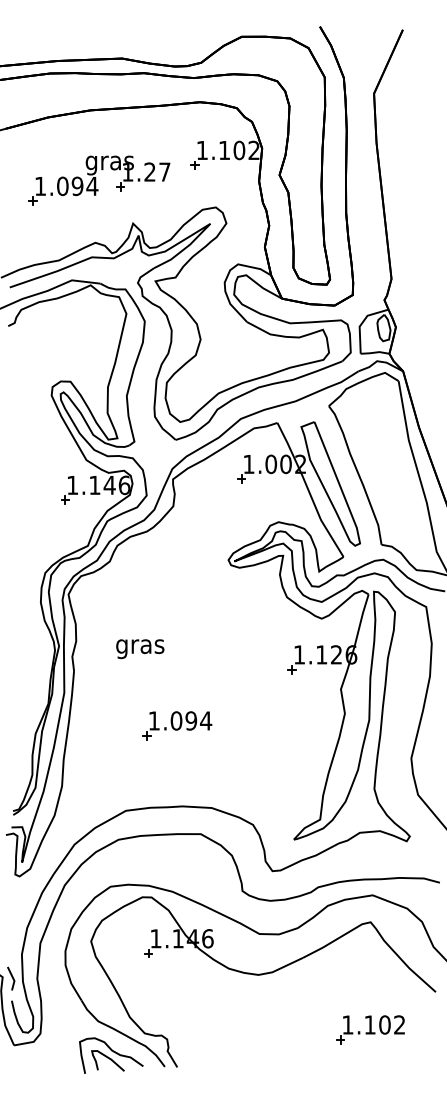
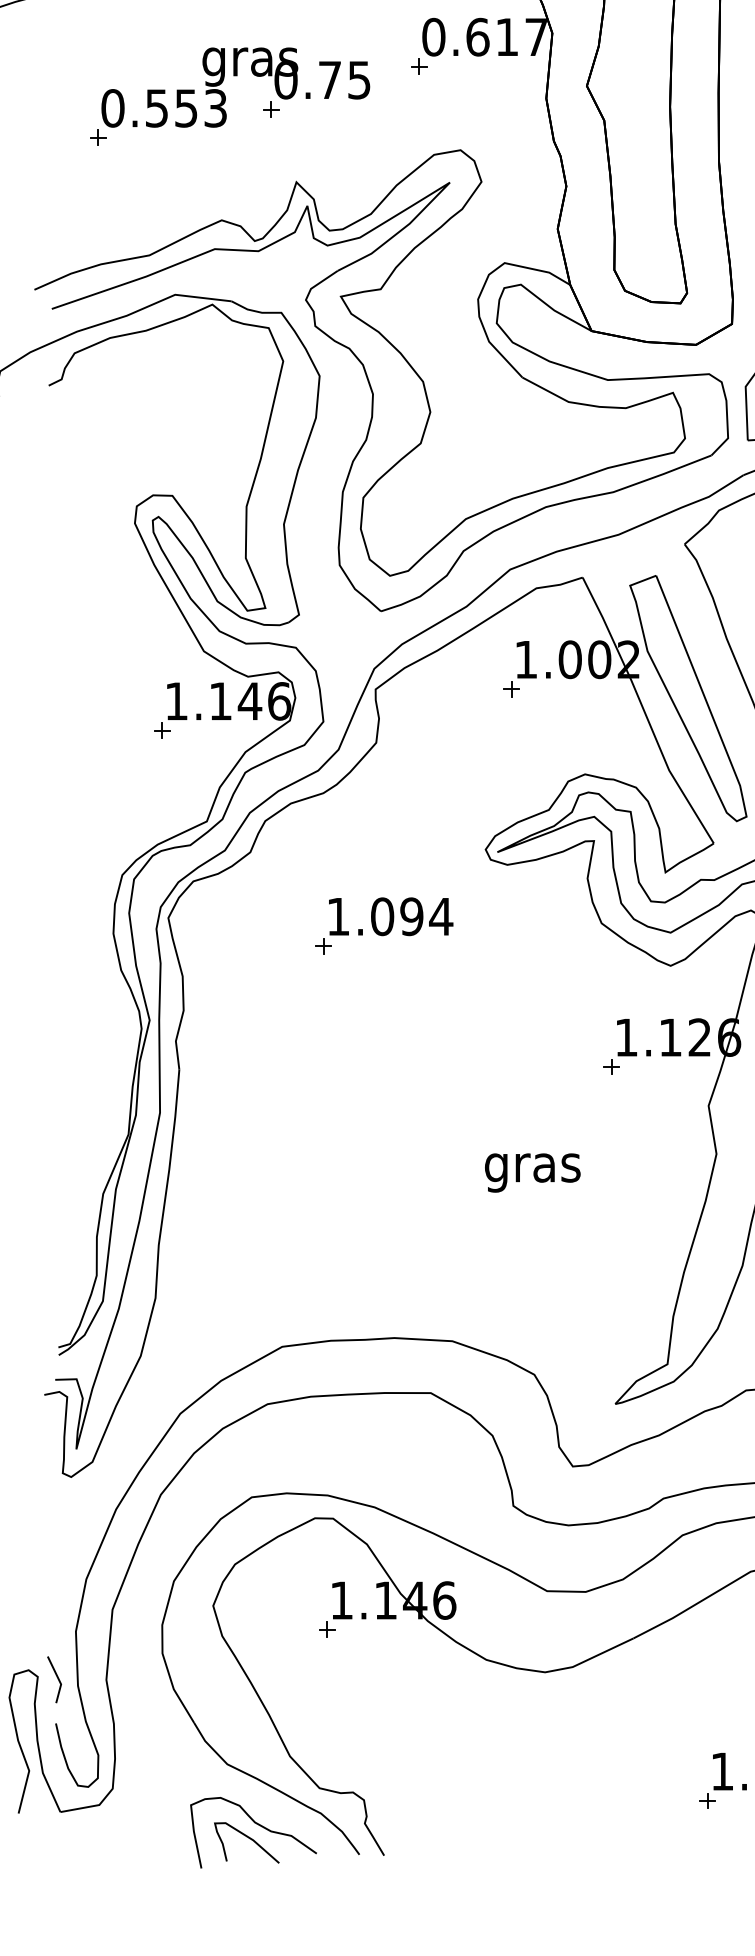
text: (227, 150) -> (483, 37), 1.102 -> 0.617
text: (146, 171) -> (322, 78), 1.27 -> 0.75
text: (66, 186) -> (164, 108), 1.094 -> 0.553
text: (140, 649) -> (533, 1173), moved
part: (177, 725) -> (384, 925), moved

